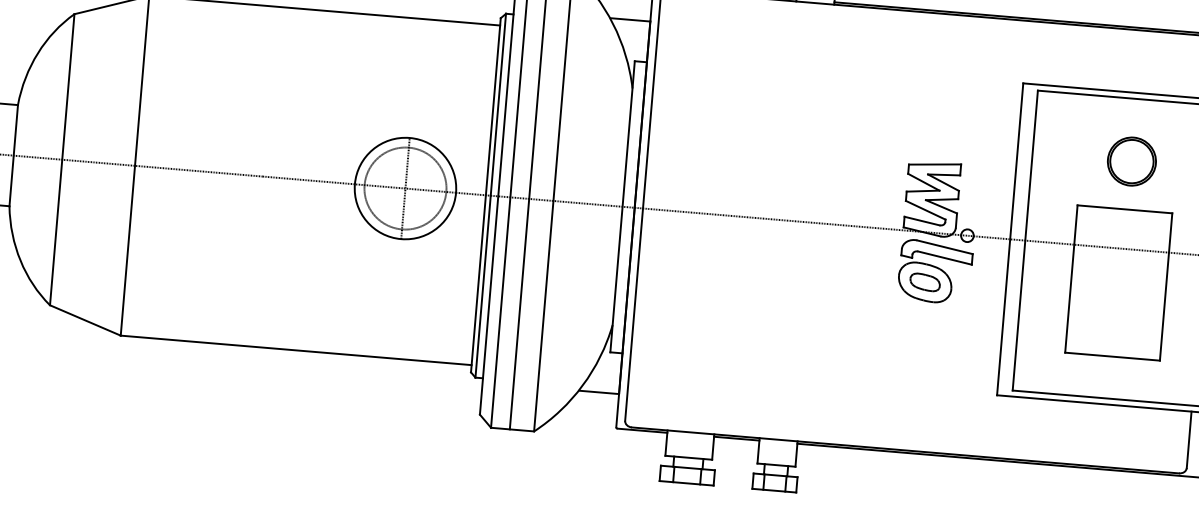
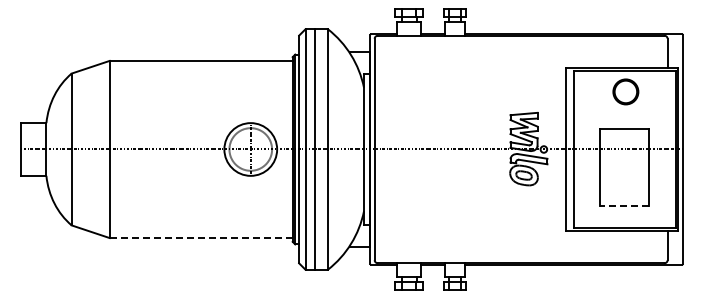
circle: (1131, 160) -> (625, 91), moved
line: (296, 351) -> (201, 238), solid -> dashed
line: (1112, 356) -> (624, 205), solid -> dashed

